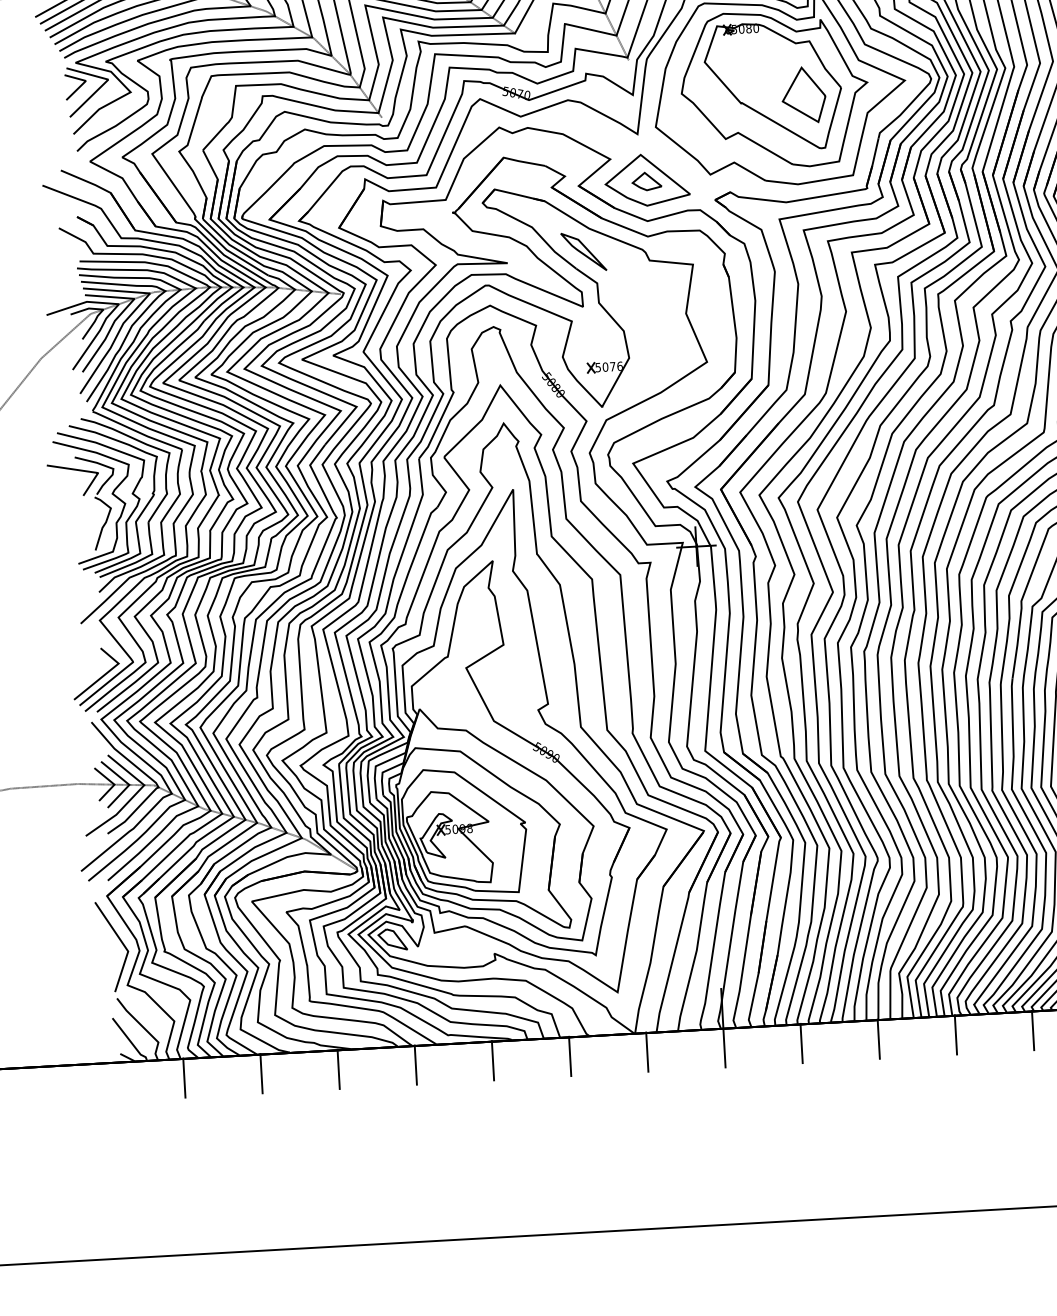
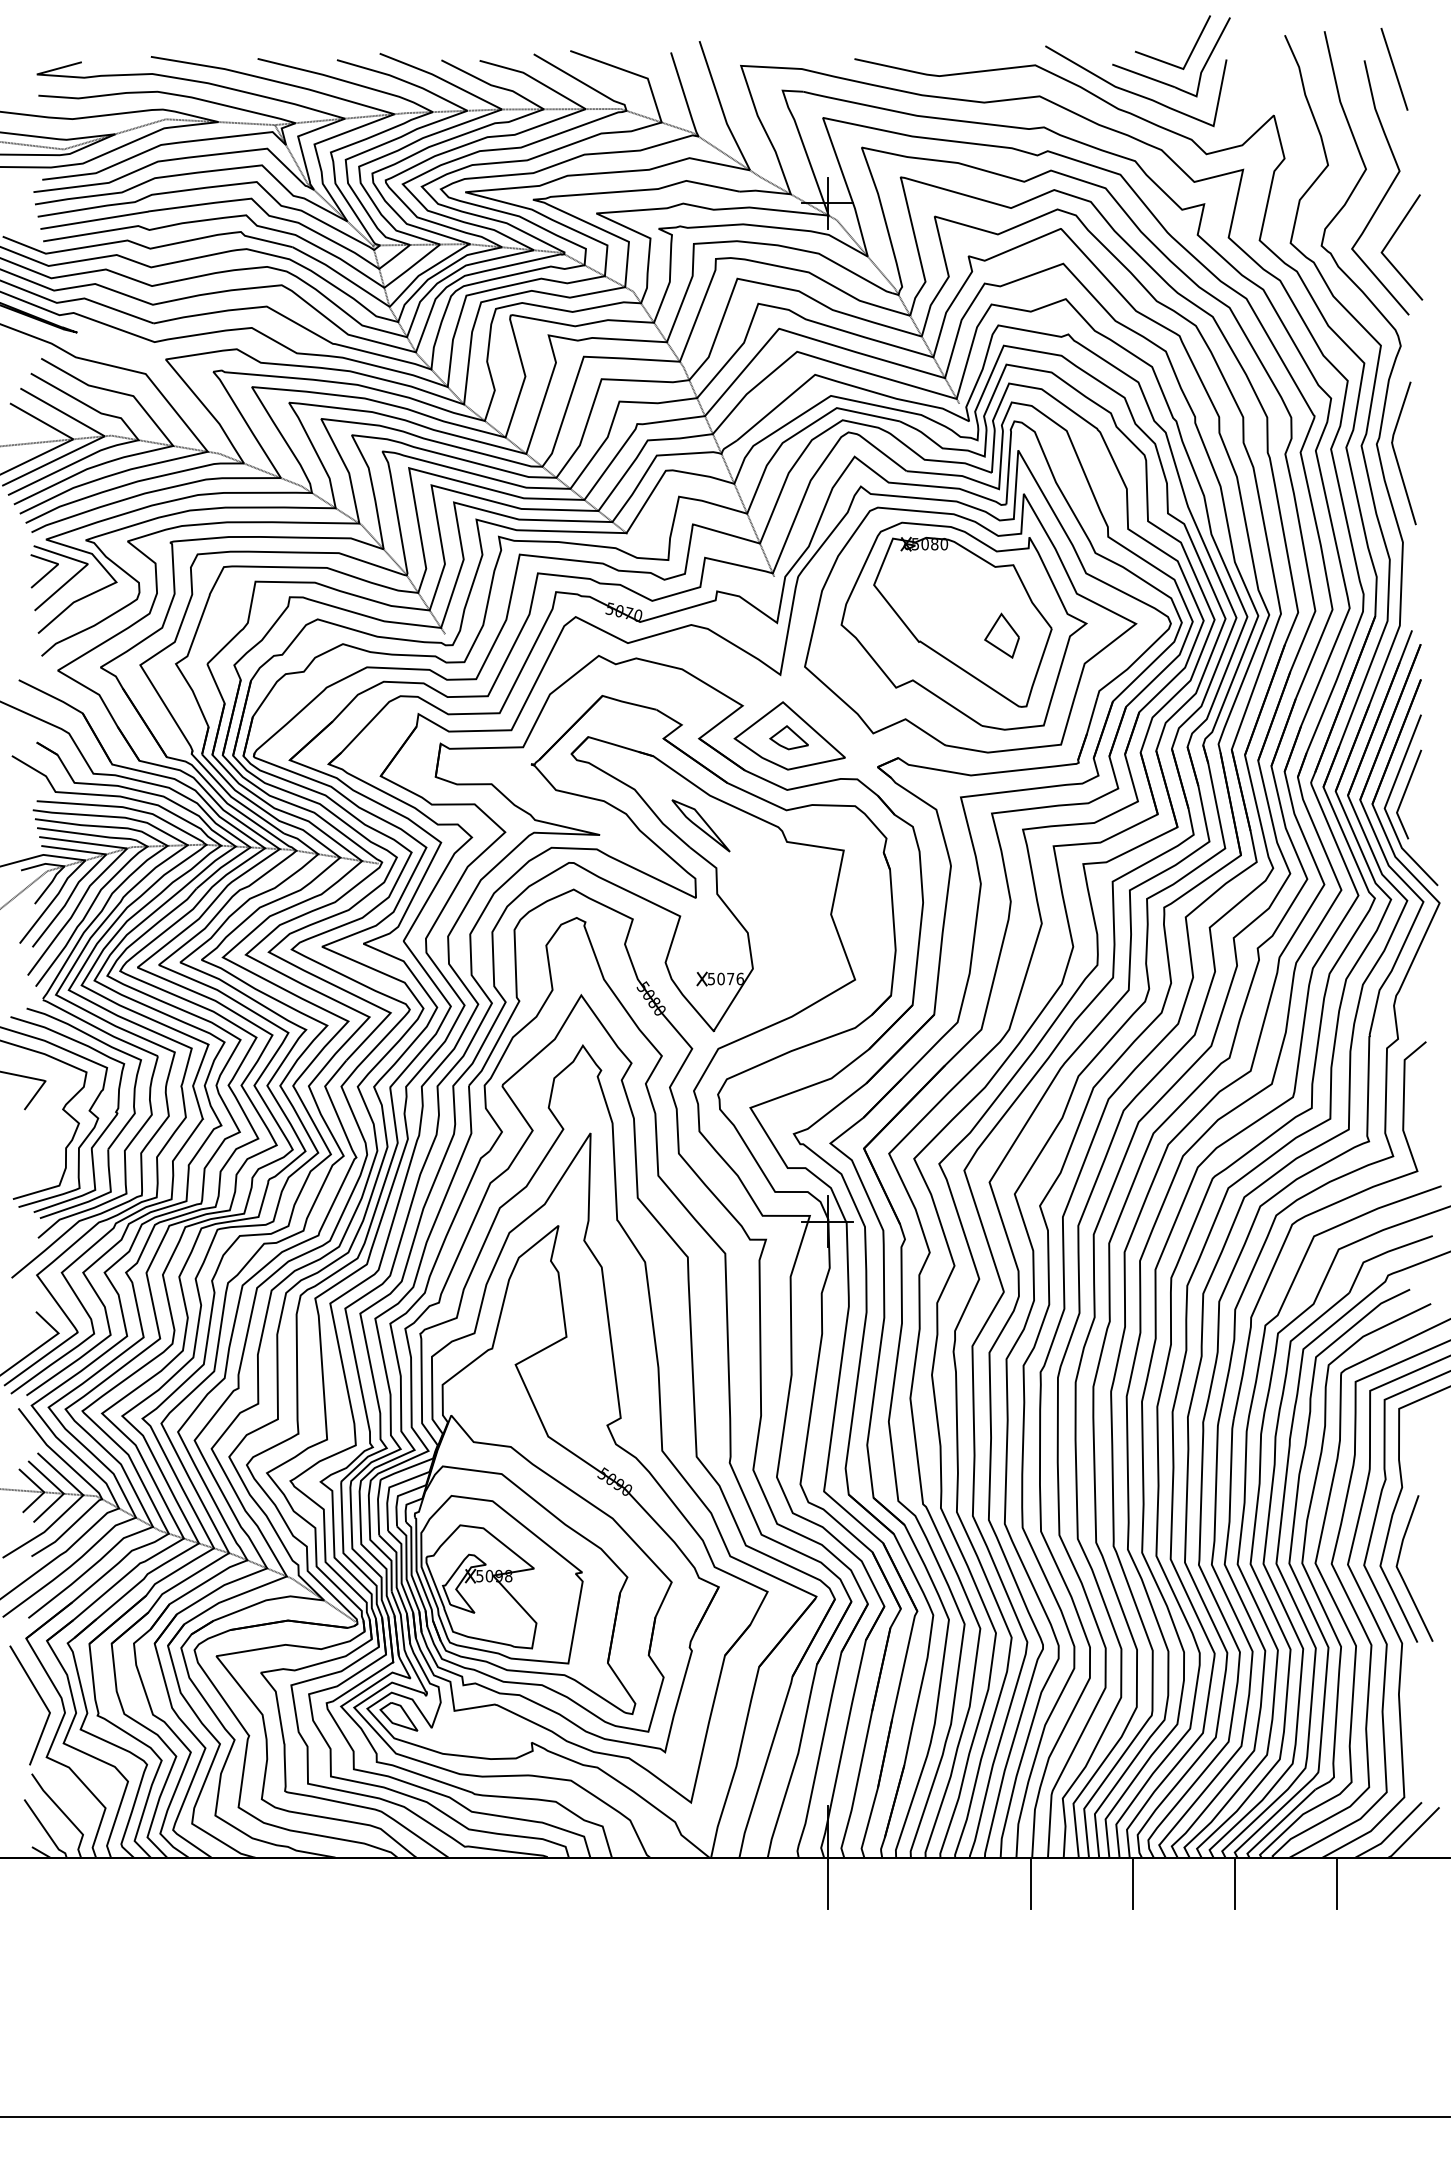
part: (803, 95) -> (1001, 635), size x0.6
part: (95, 503) -> (40, 1120), removed
line: (801, 1043) -> (929, 1883), removed
line: (647, 1052) -> (725, 1883), removed
line: (569, 1056) -> (623, 1883), removed
line: (492, 1060) -> (521, 1883), removed
line: (416, 1065) -> (420, 1883), removed
line: (338, 1069) -> (318, 1883), removed
line: (261, 1073) -> (216, 1883), removed
line: (184, 1078) -> (114, 1883), removed

